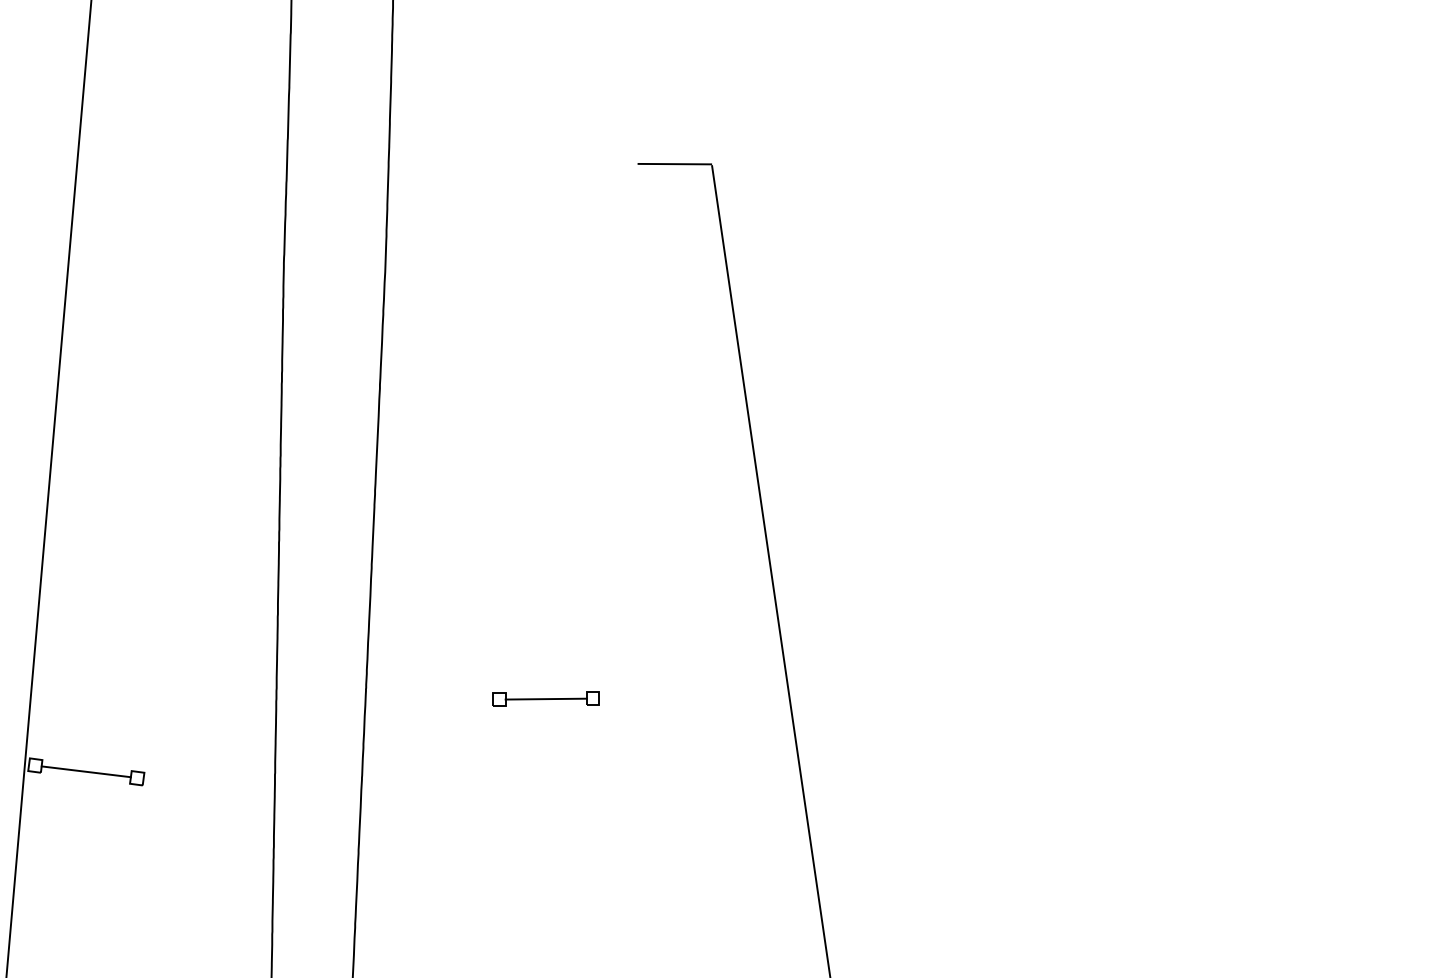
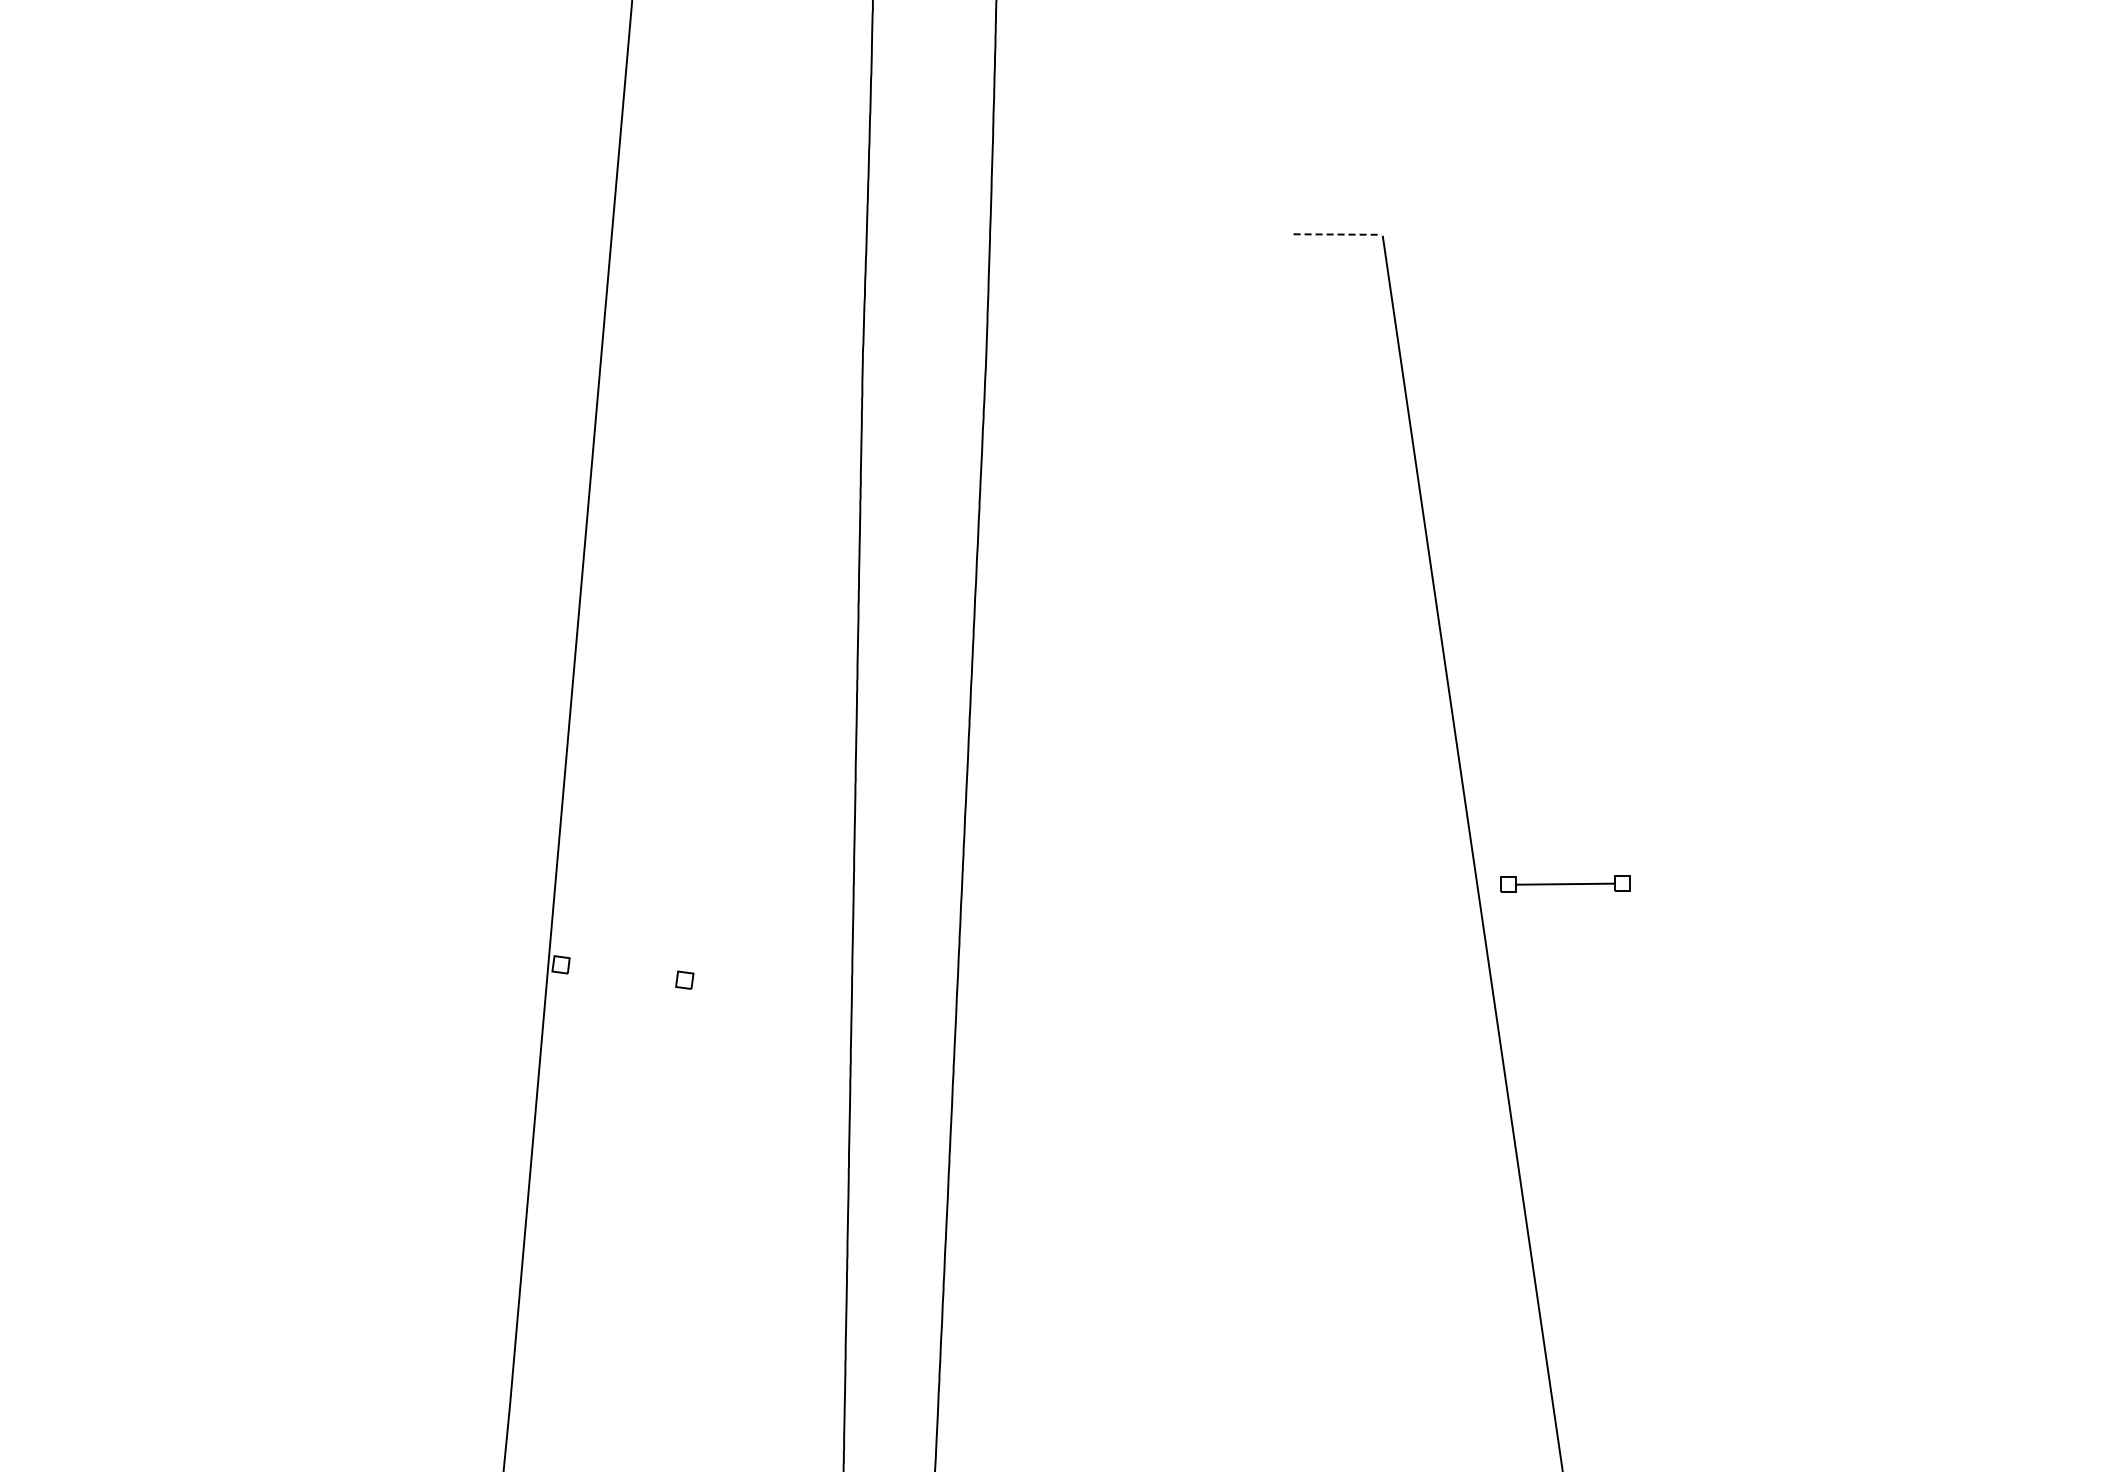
line: (675, 164) -> (1338, 234), solid -> dashed
part: (546, 698) -> (1565, 883), moved
line: (85, 771) -> (622, 972), removed

